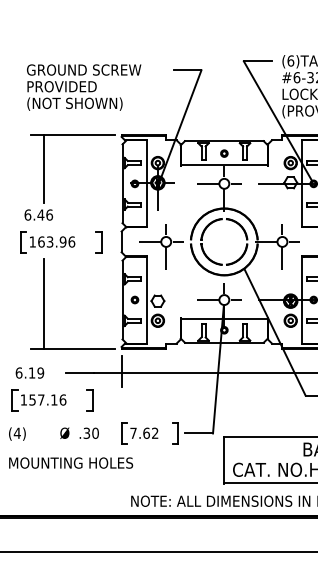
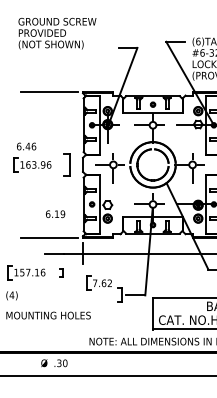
text: (84, 87) -> (57, 33), moved
line: (44, 167) -> (30, 114), removed
part: (98, 241) -> (67, 164), size x1.6
line: (44, 303) -> (30, 206), removed
text: (29, 373) -> (55, 214), moved
part: (90, 399) -> (61, 272), size x0.6
part: (138, 432) -> (98, 282), moved
text: (79, 433) -> (54, 363), moved

